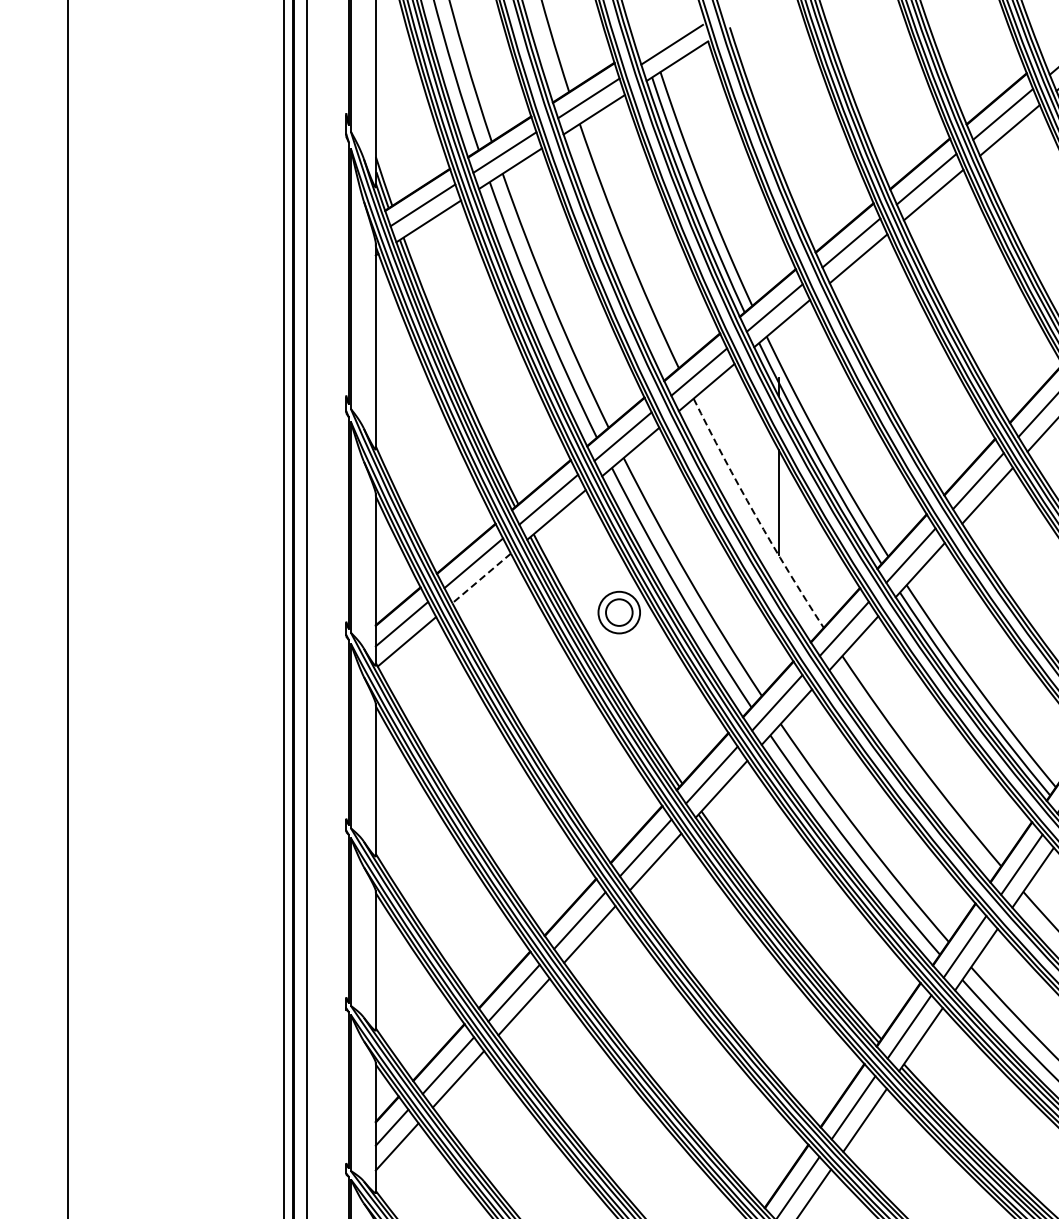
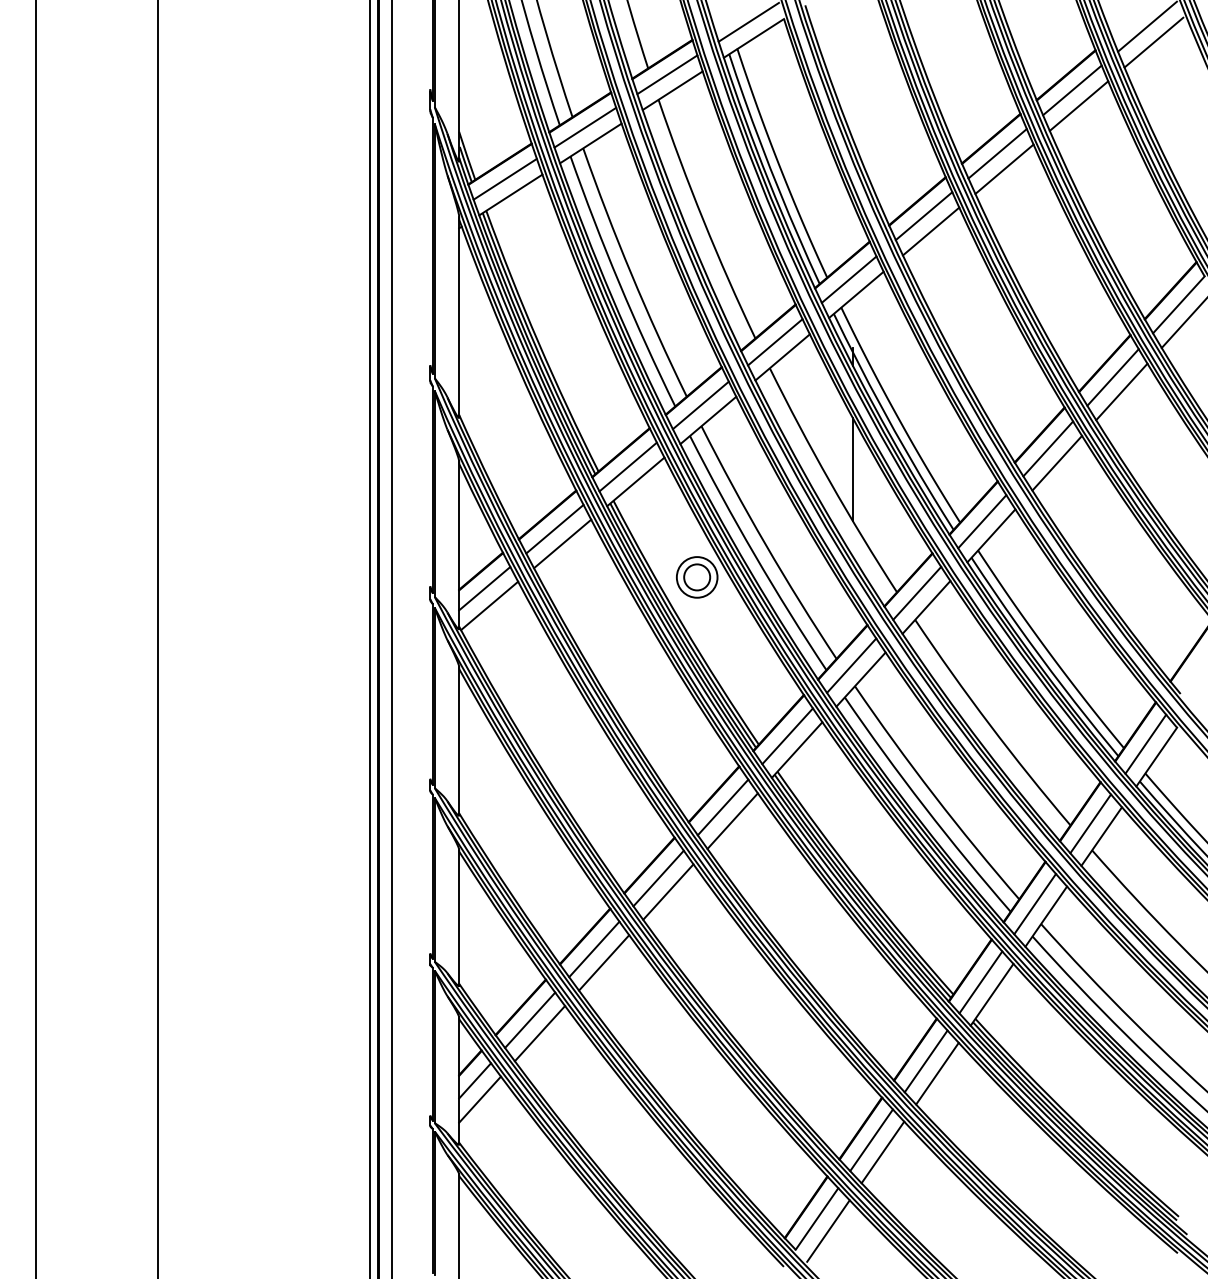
arc: (755, 515) -> (830, 482), dashed -> solid
line: (481, 578) -> (562, 544), dashed -> solid

